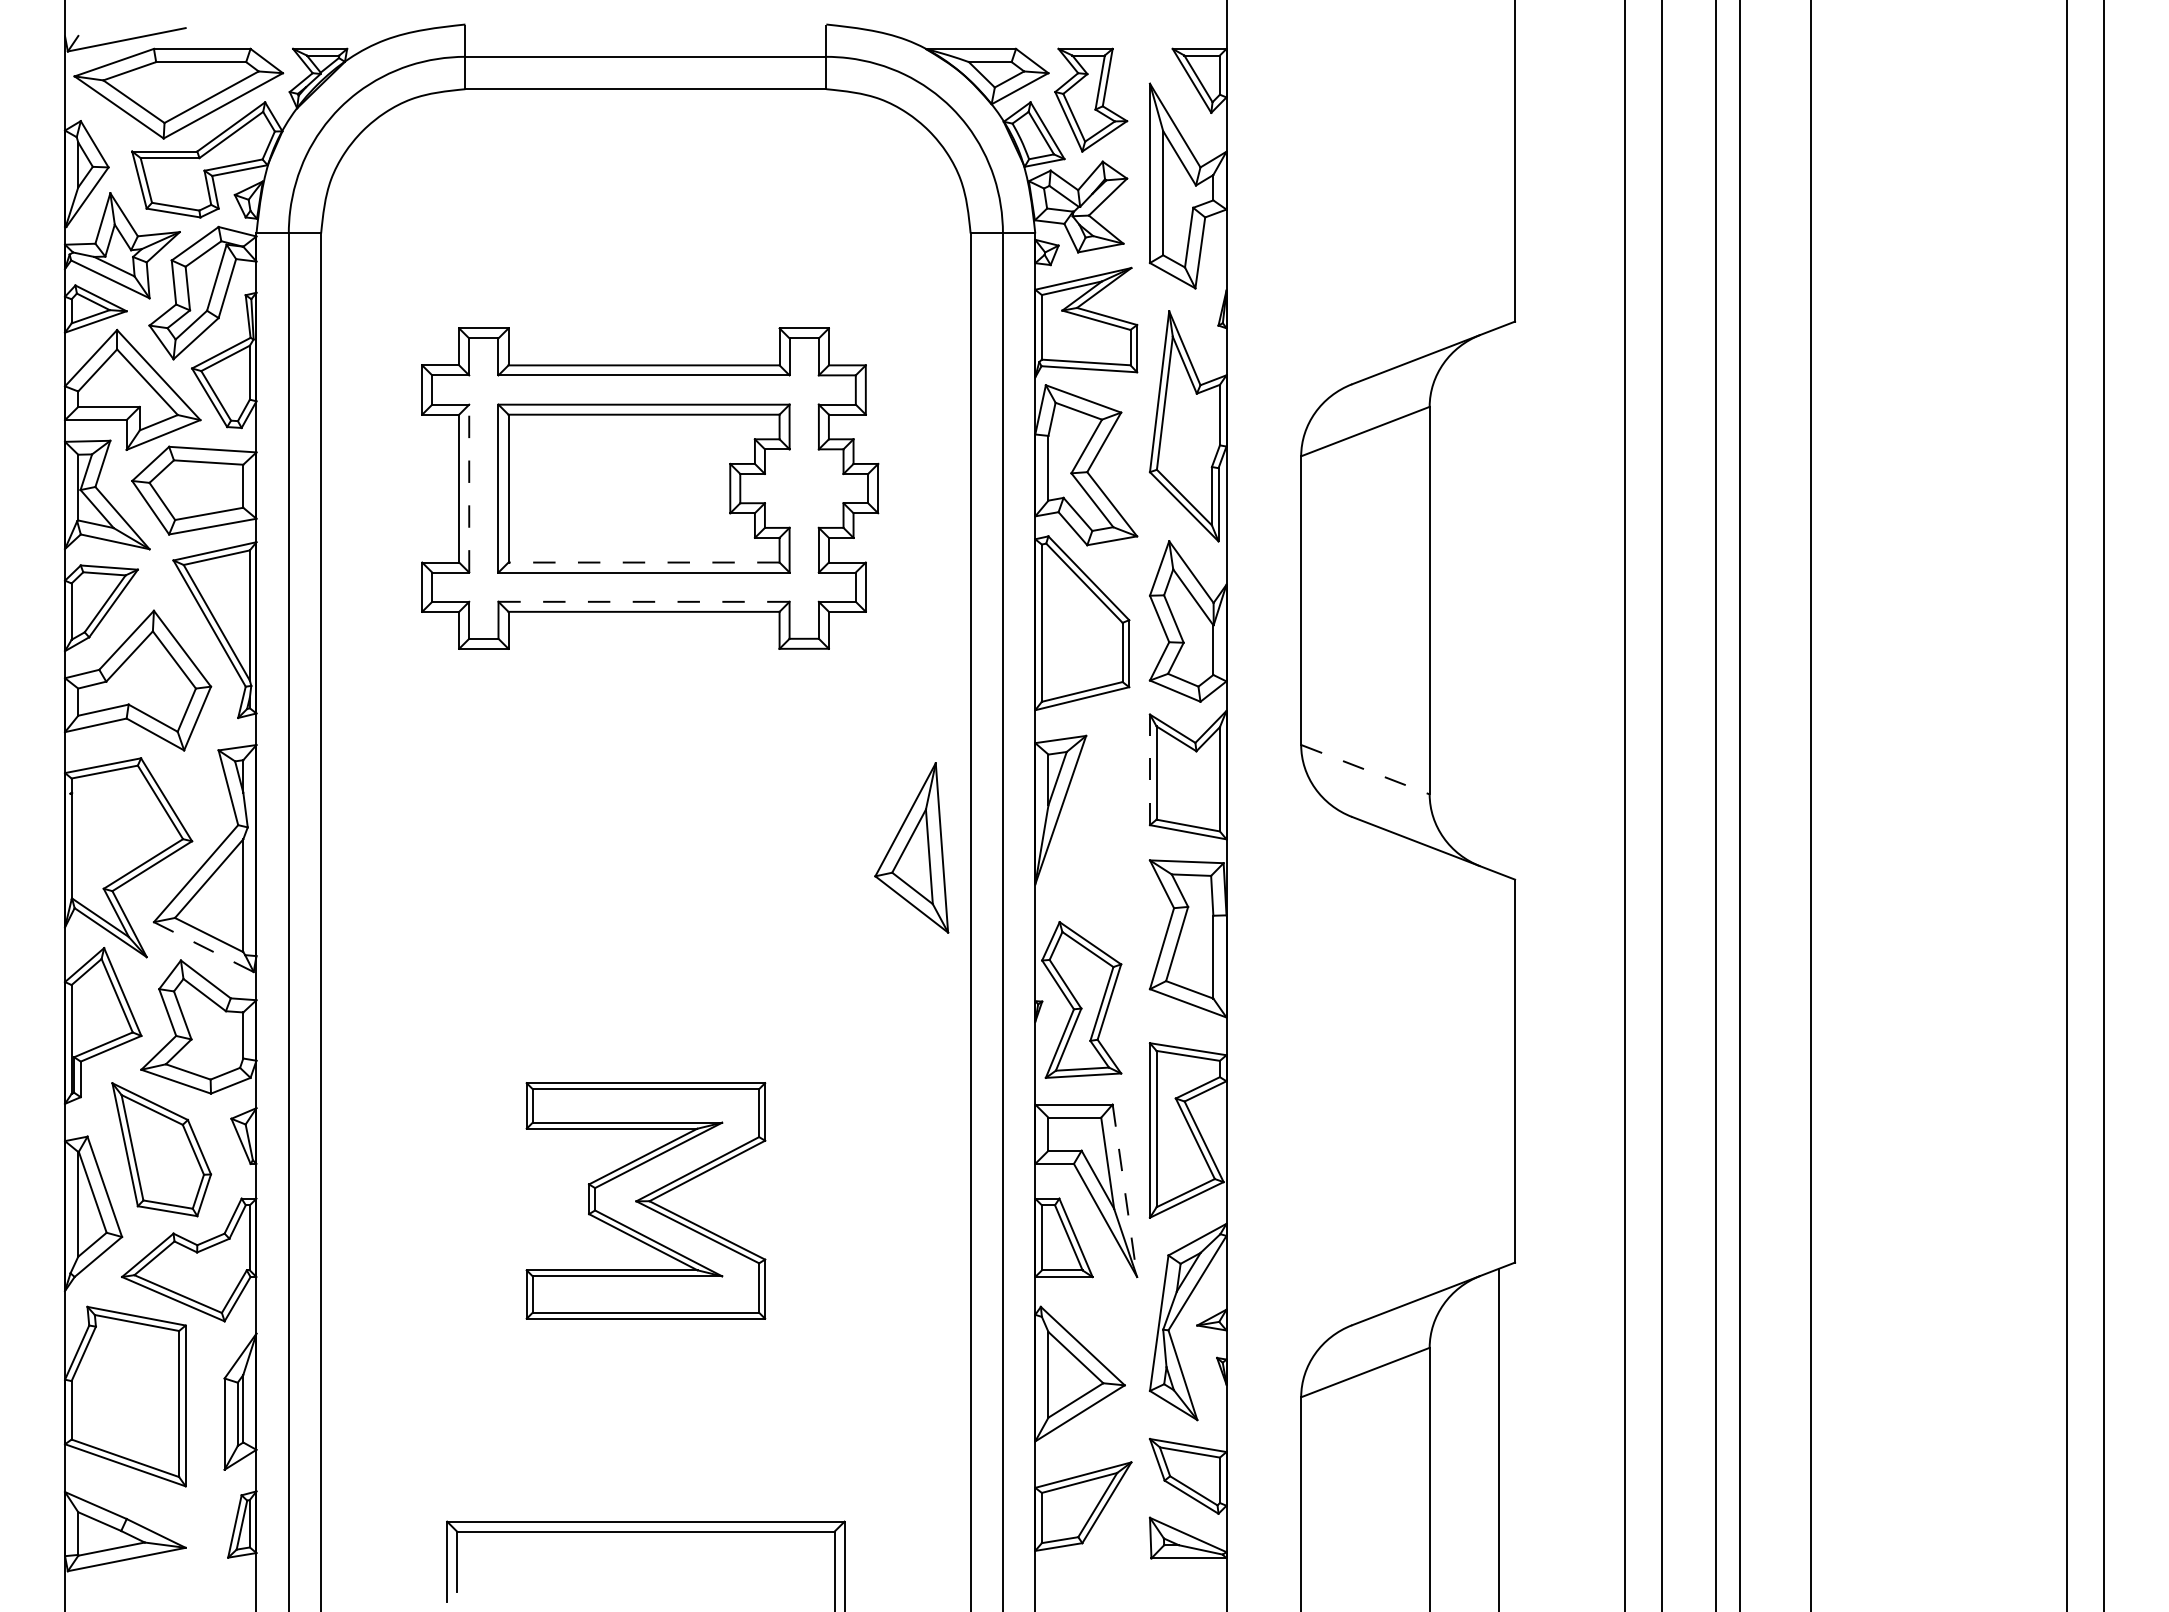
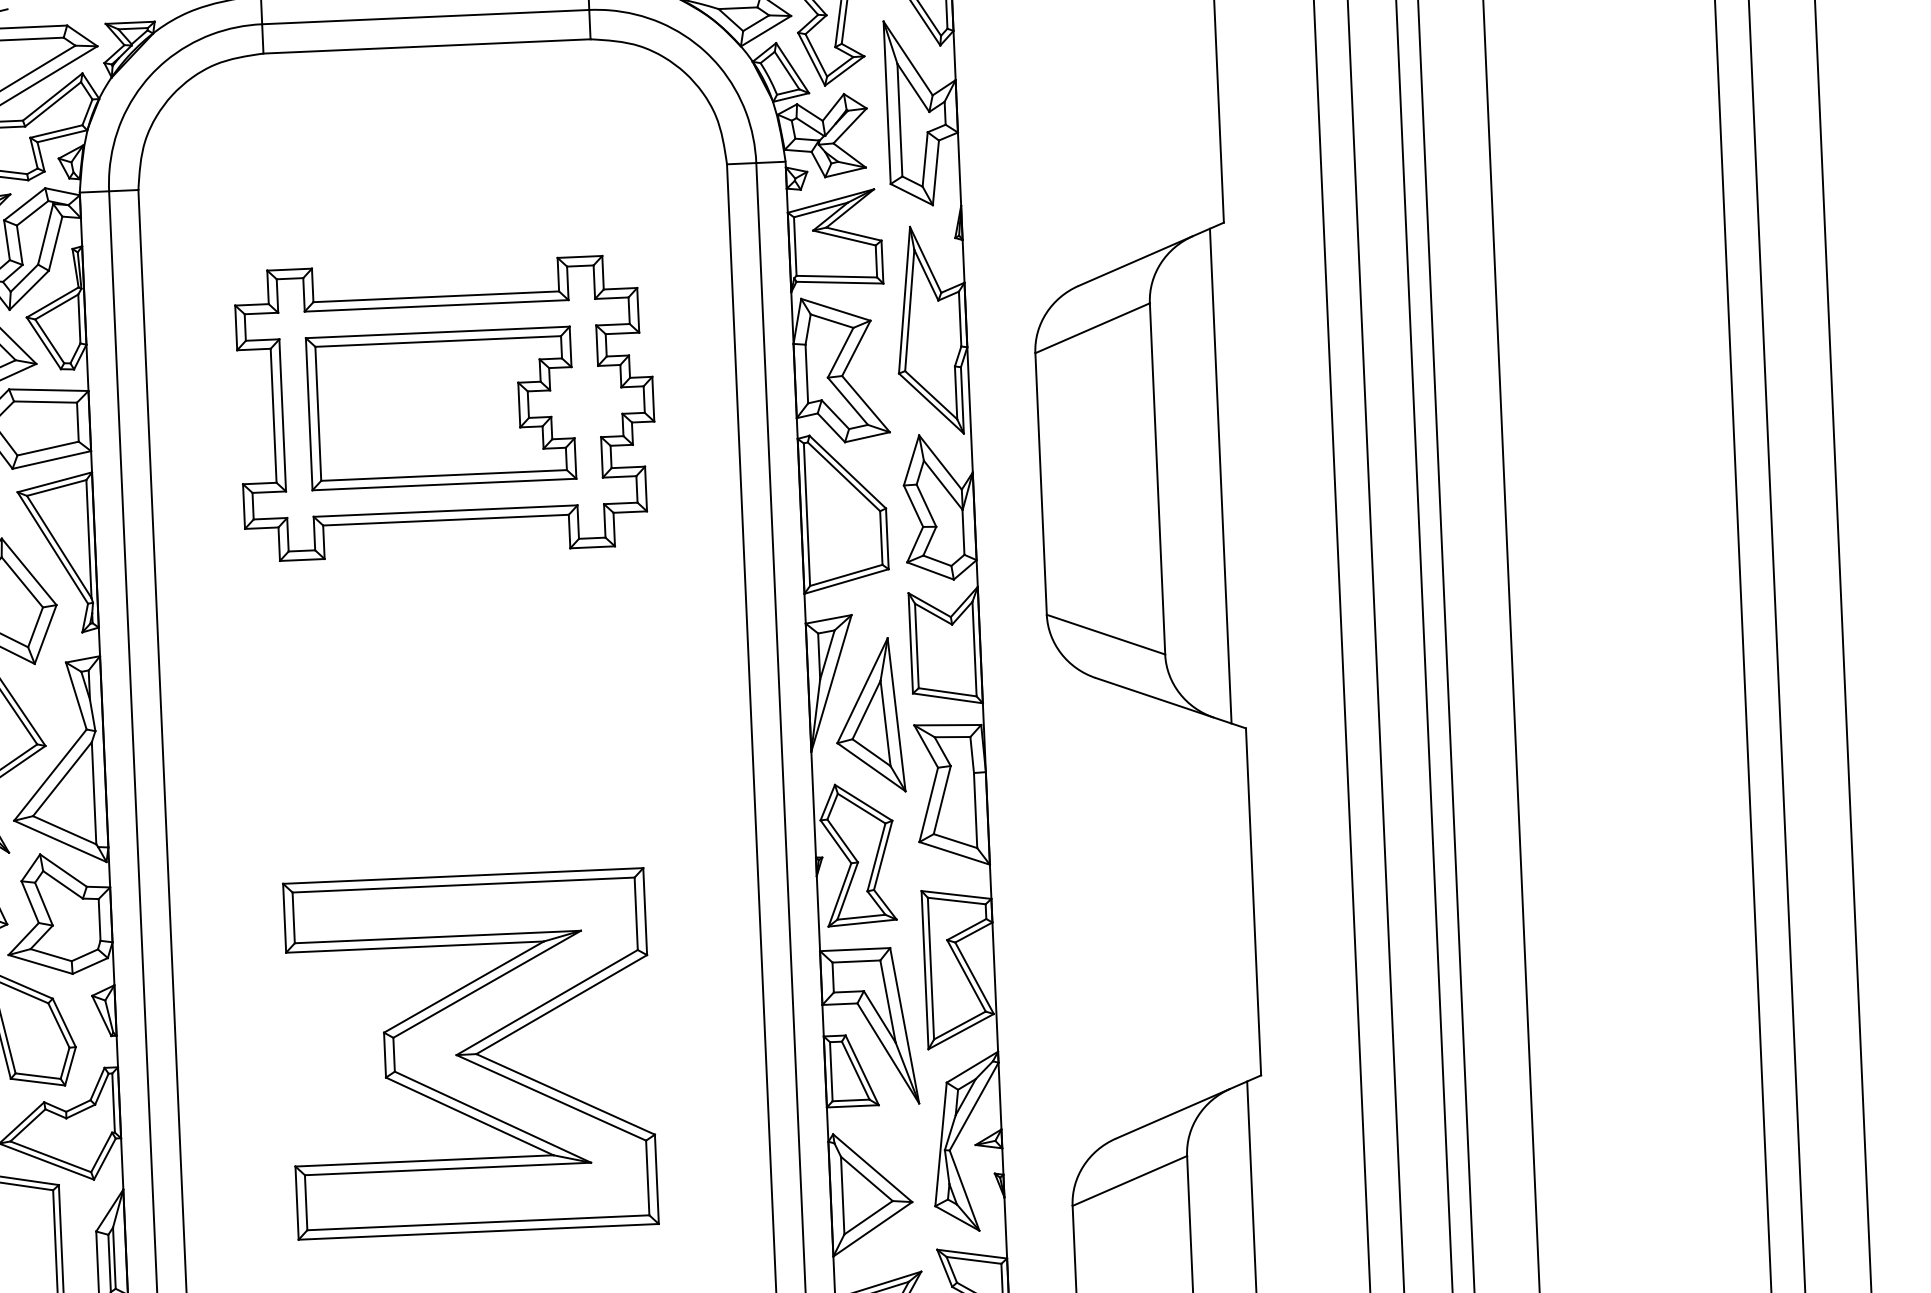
line: (469, 488) -> (282, 415), dashed -> solid
line: (644, 562) -> (444, 475), dashed -> solid
line: (1499, 600) -> (1220, 476), added
line: (644, 601) -> (446, 510), dashed -> solid
line: (1150, 769) -> (911, 642), dashed -> solid
line: (1365, 769) -> (1106, 634), dashed -> solid
part: (911, 847) -> (868, 715), moved
line: (203, 947) -> (60, 841), dashed -> solid
line: (1124, 1191) -> (904, 1026), dashed -> solid
part: (645, 1200) -> (470, 1053), size x1.67

